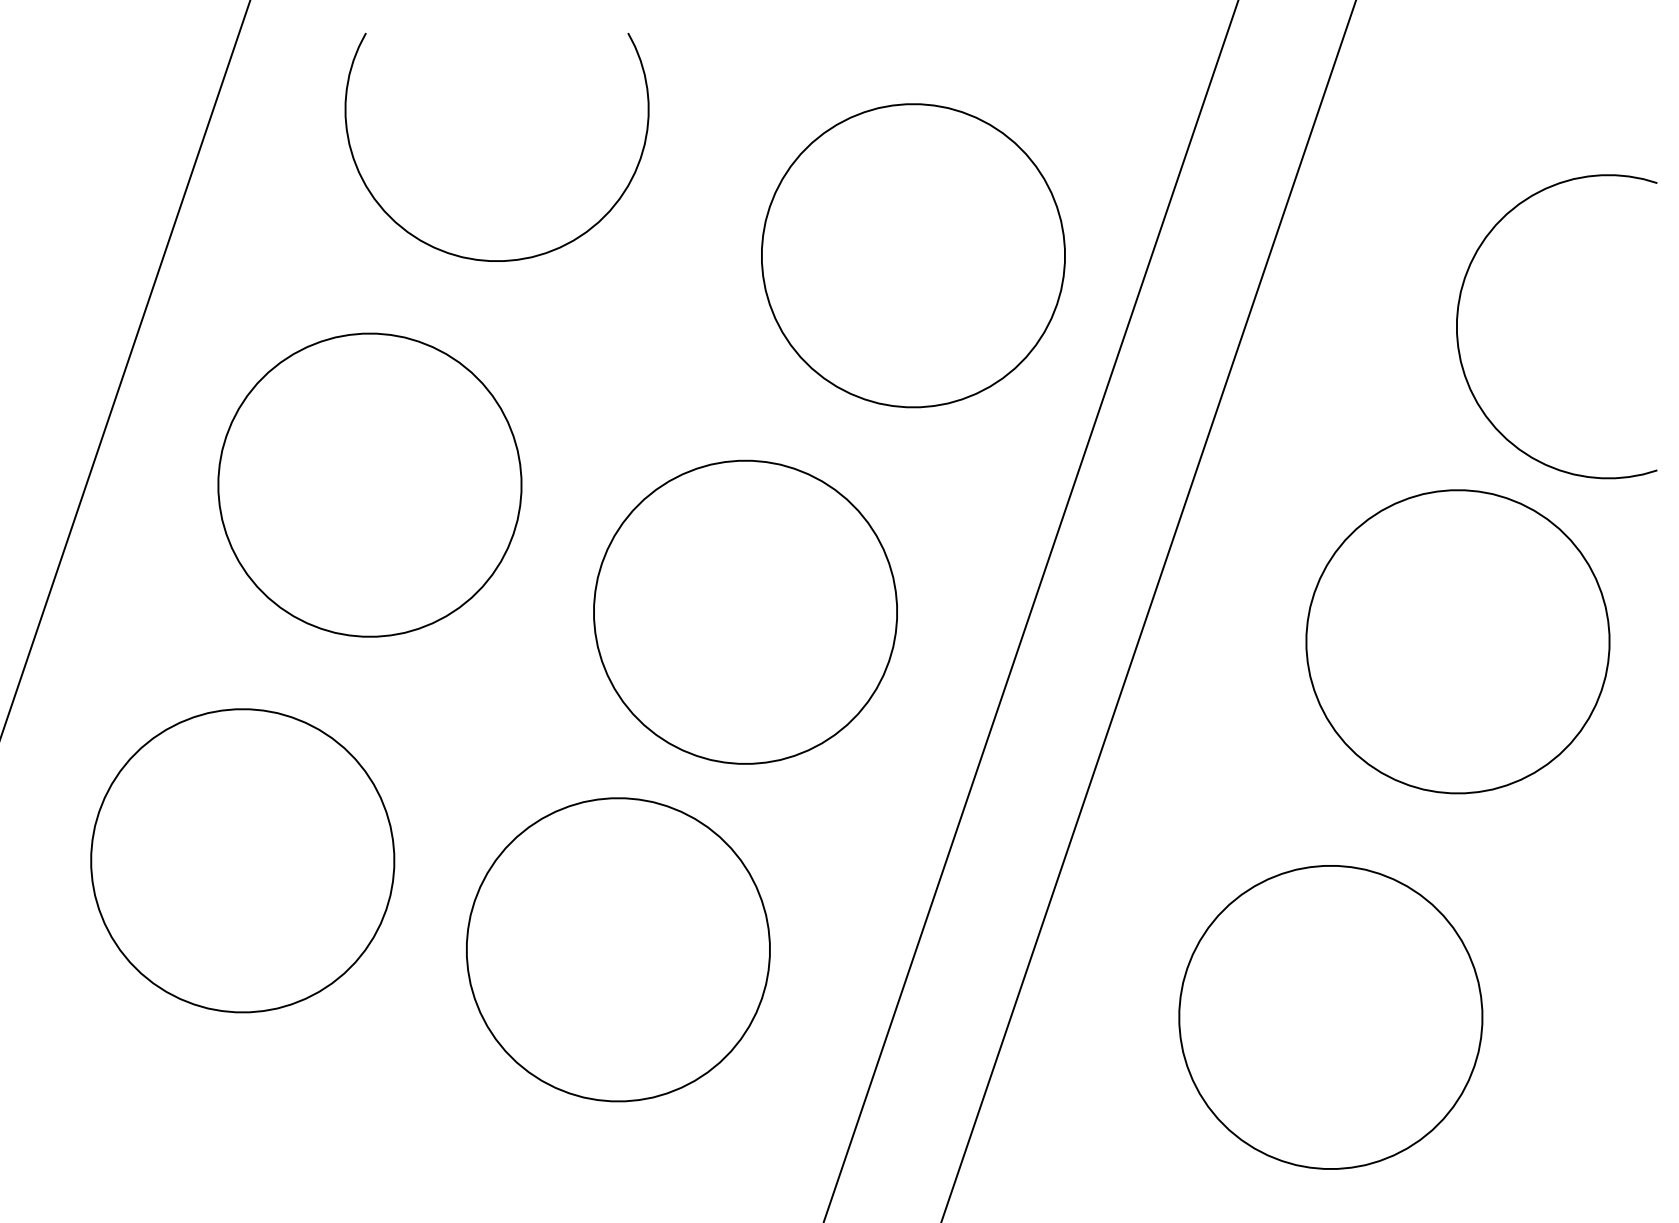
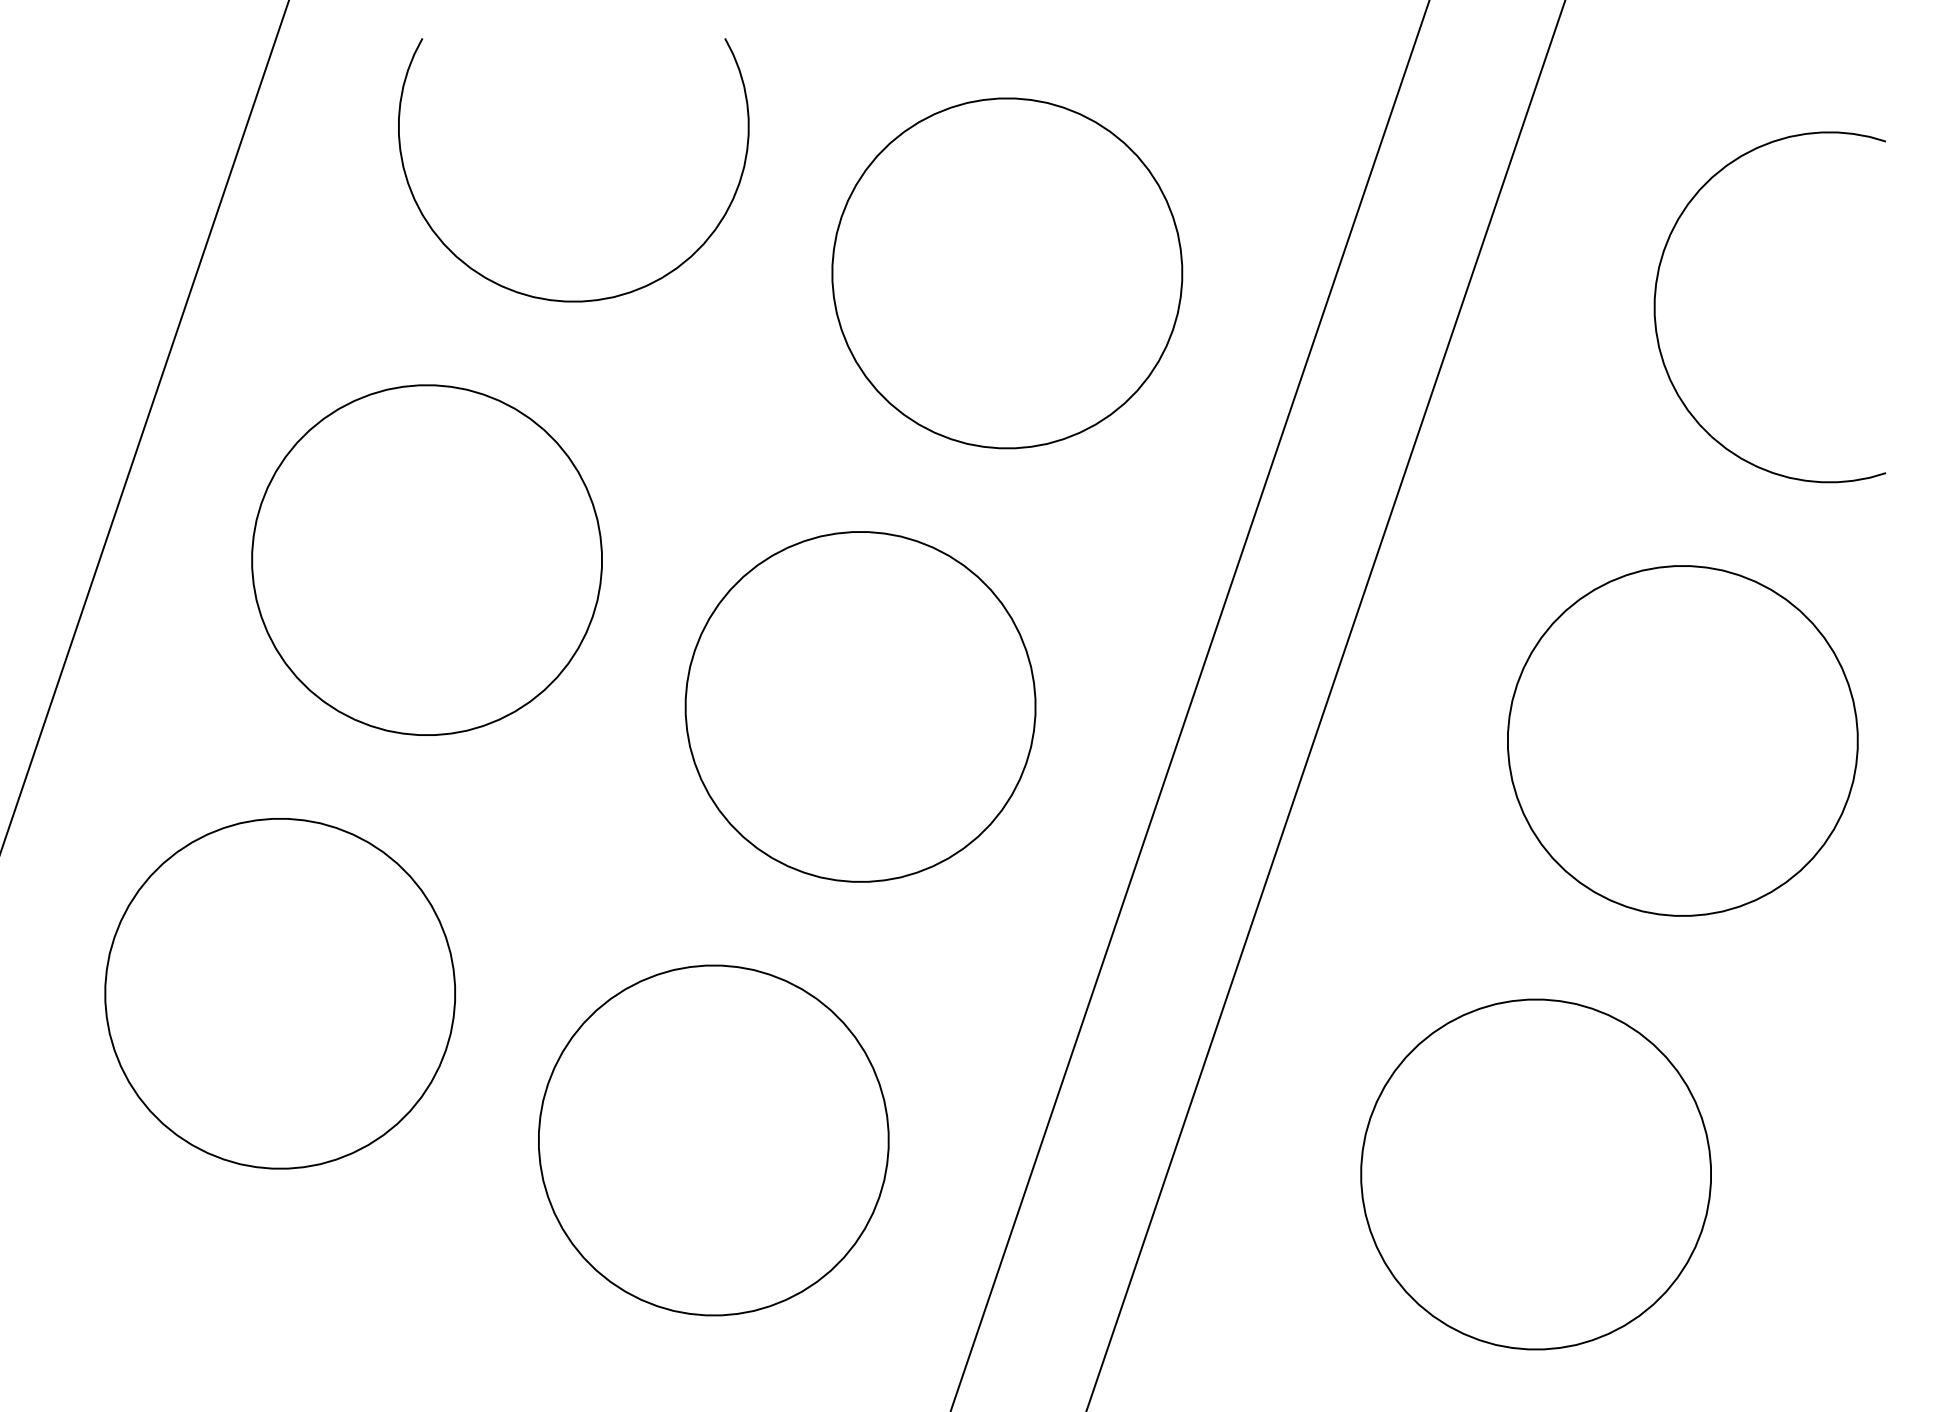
part: (913, 255) -> (1007, 273), moved
curve: (1458, 315) -> (1656, 294), moved
part: (618, 949) -> (713, 1140), moved

